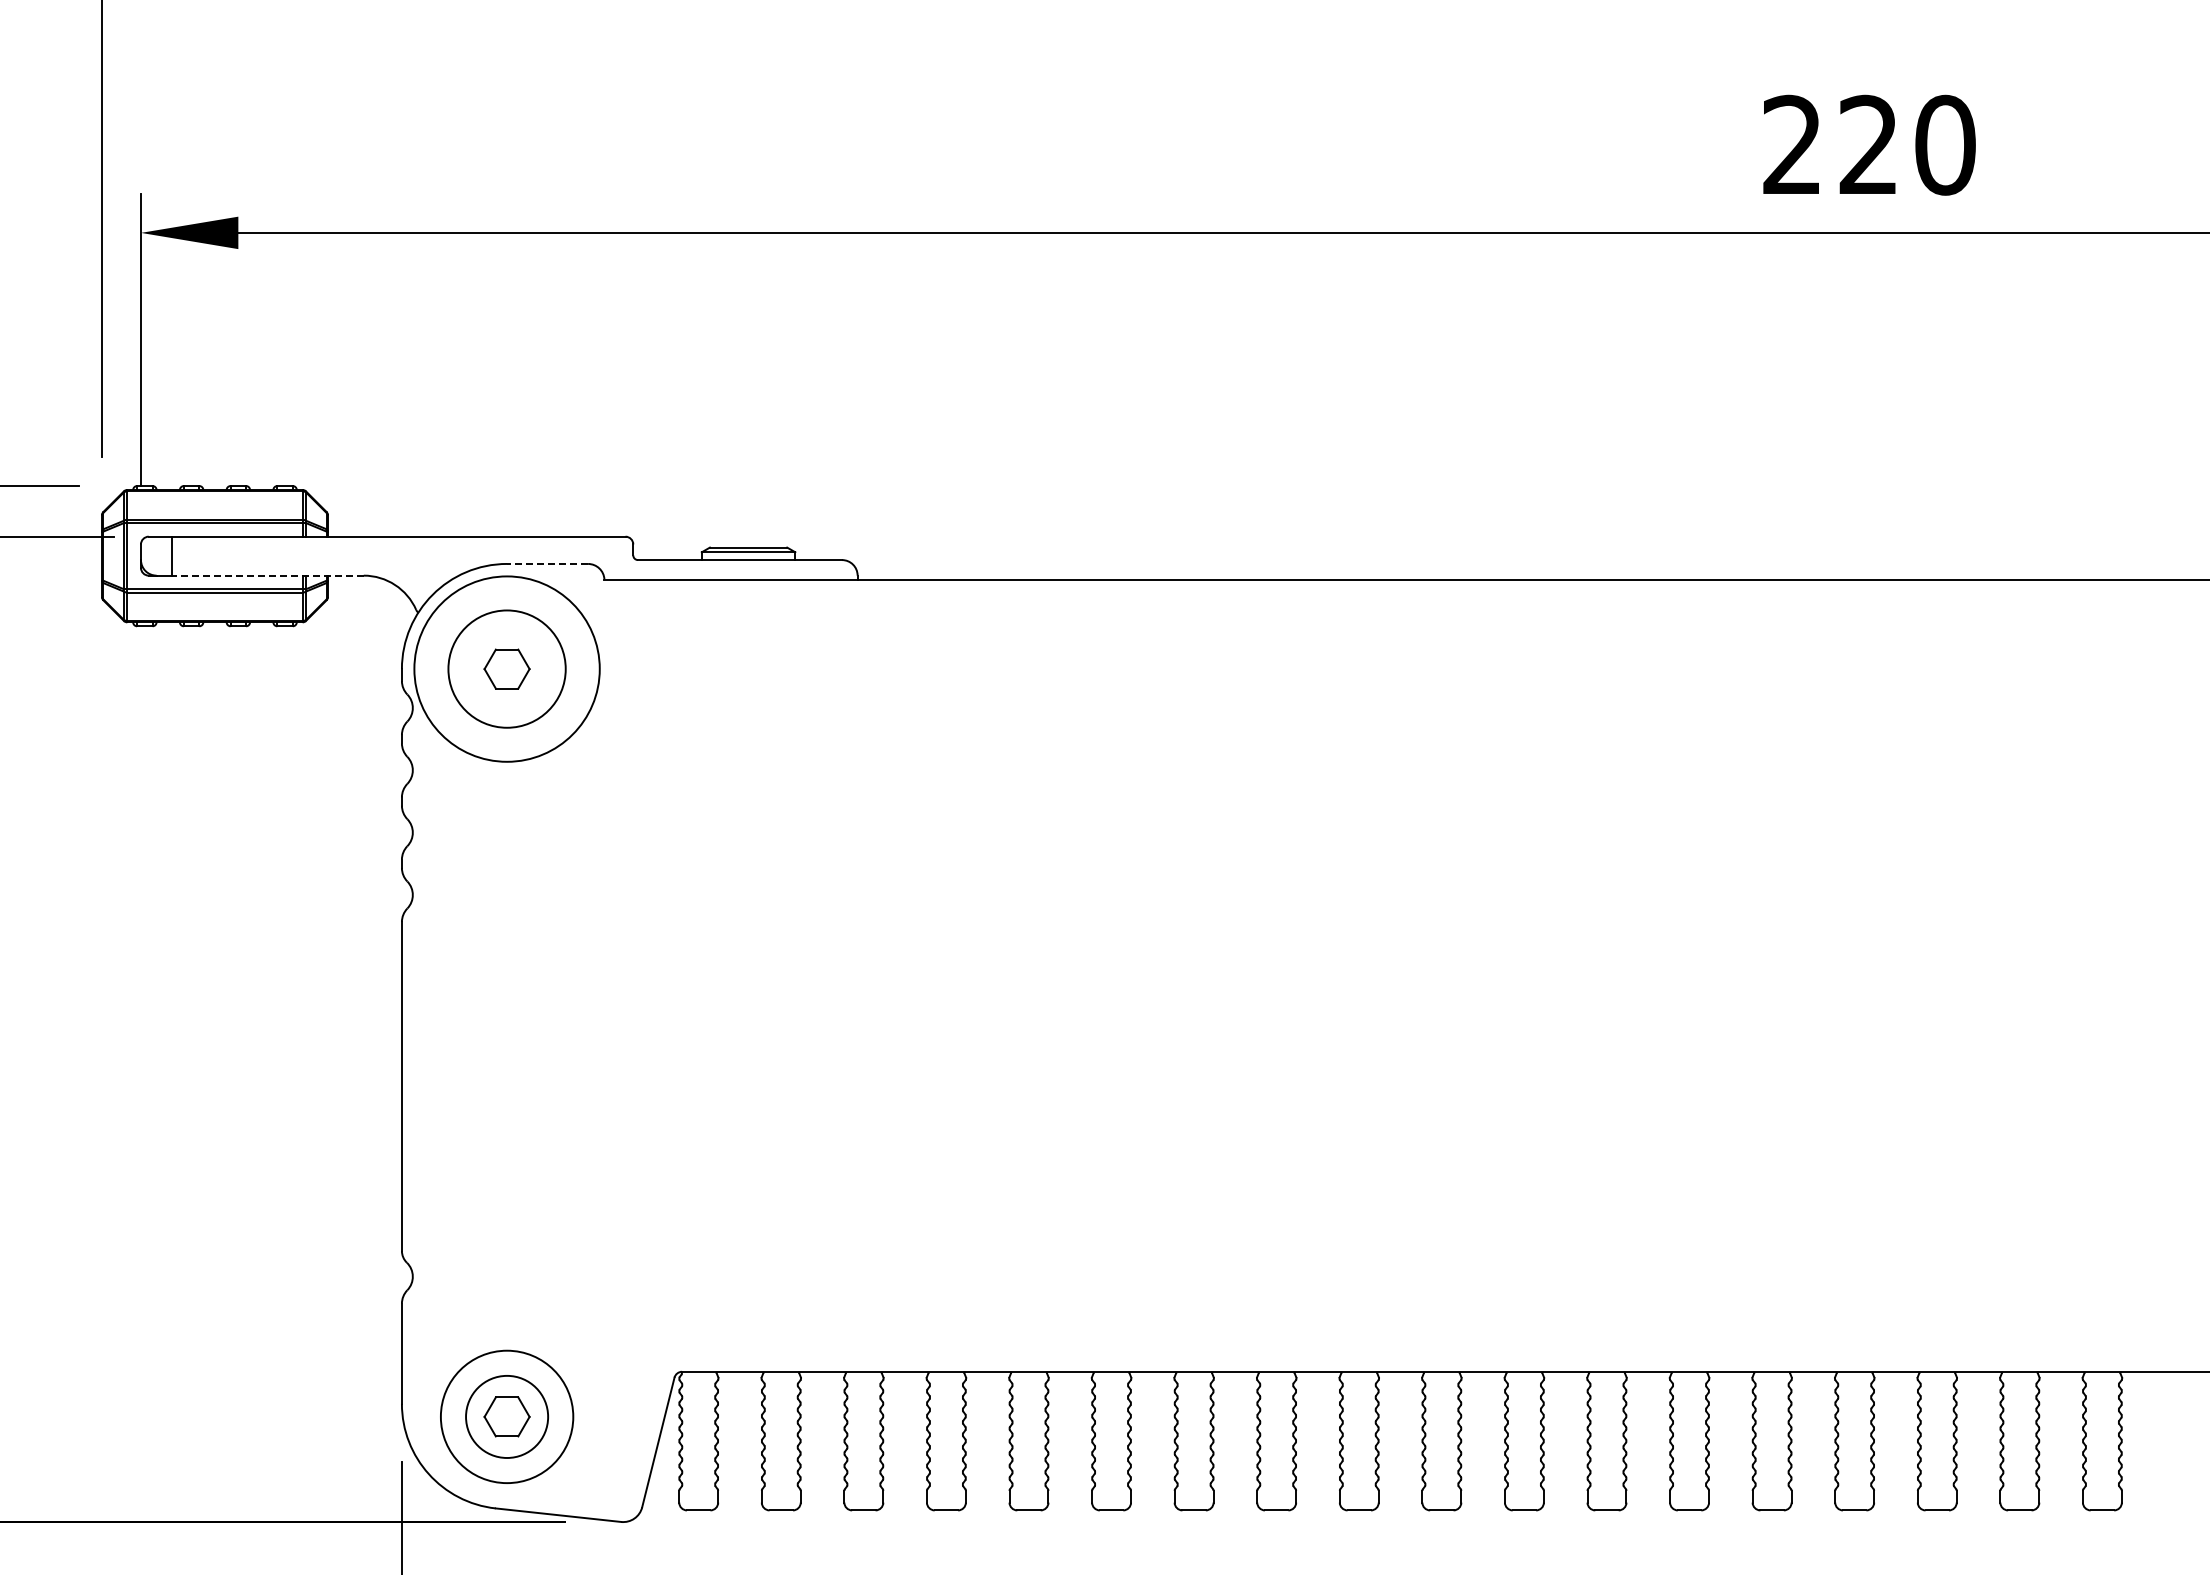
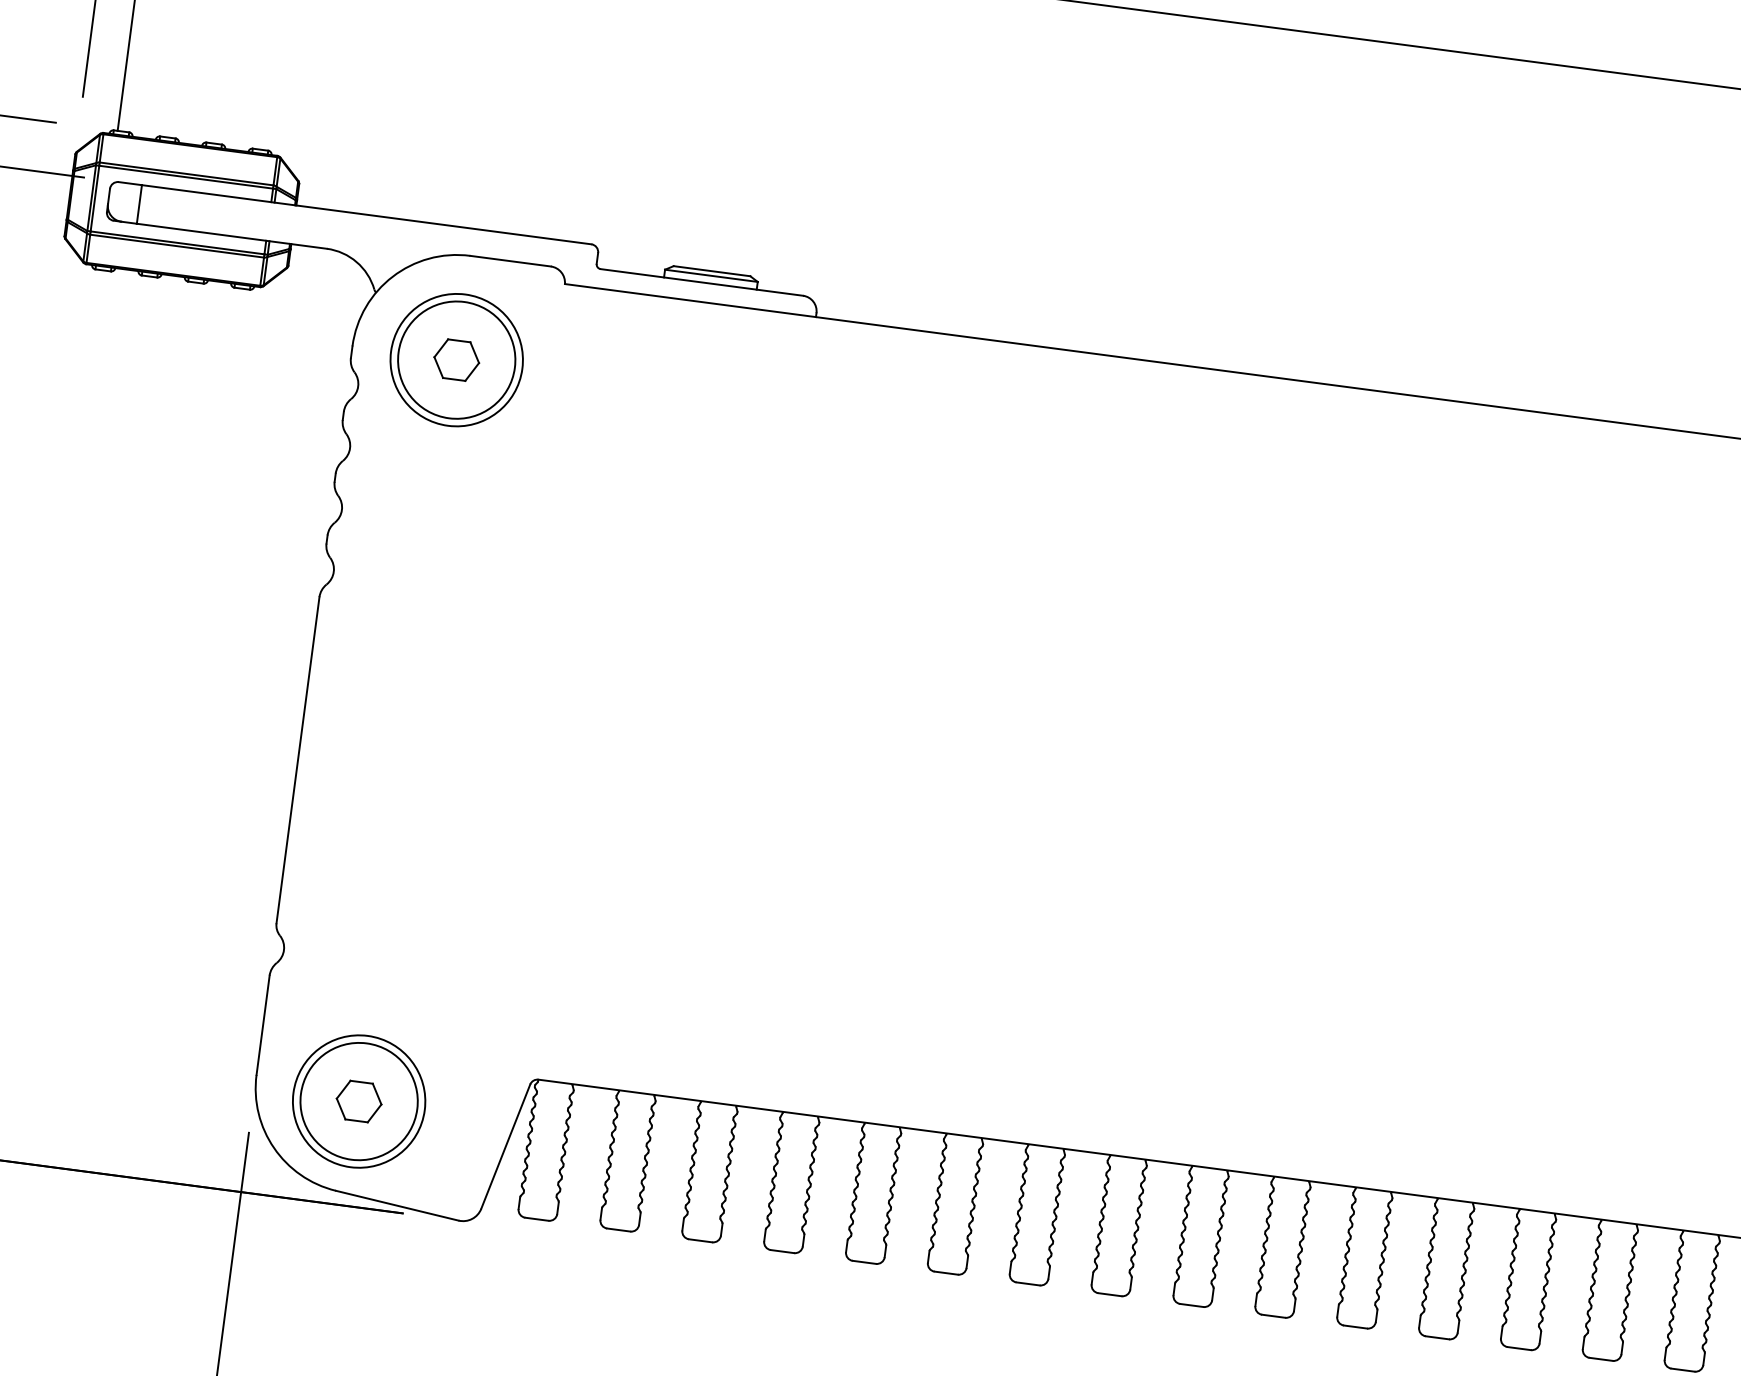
line: (547, 563) -> (510, 260), dashed -> solid
line: (267, 575) -> (231, 236), dashed -> solid
circle: (506, 668) -> (456, 359), size x0.71
circle: (506, 1416) -> (358, 1101), size x1.43

